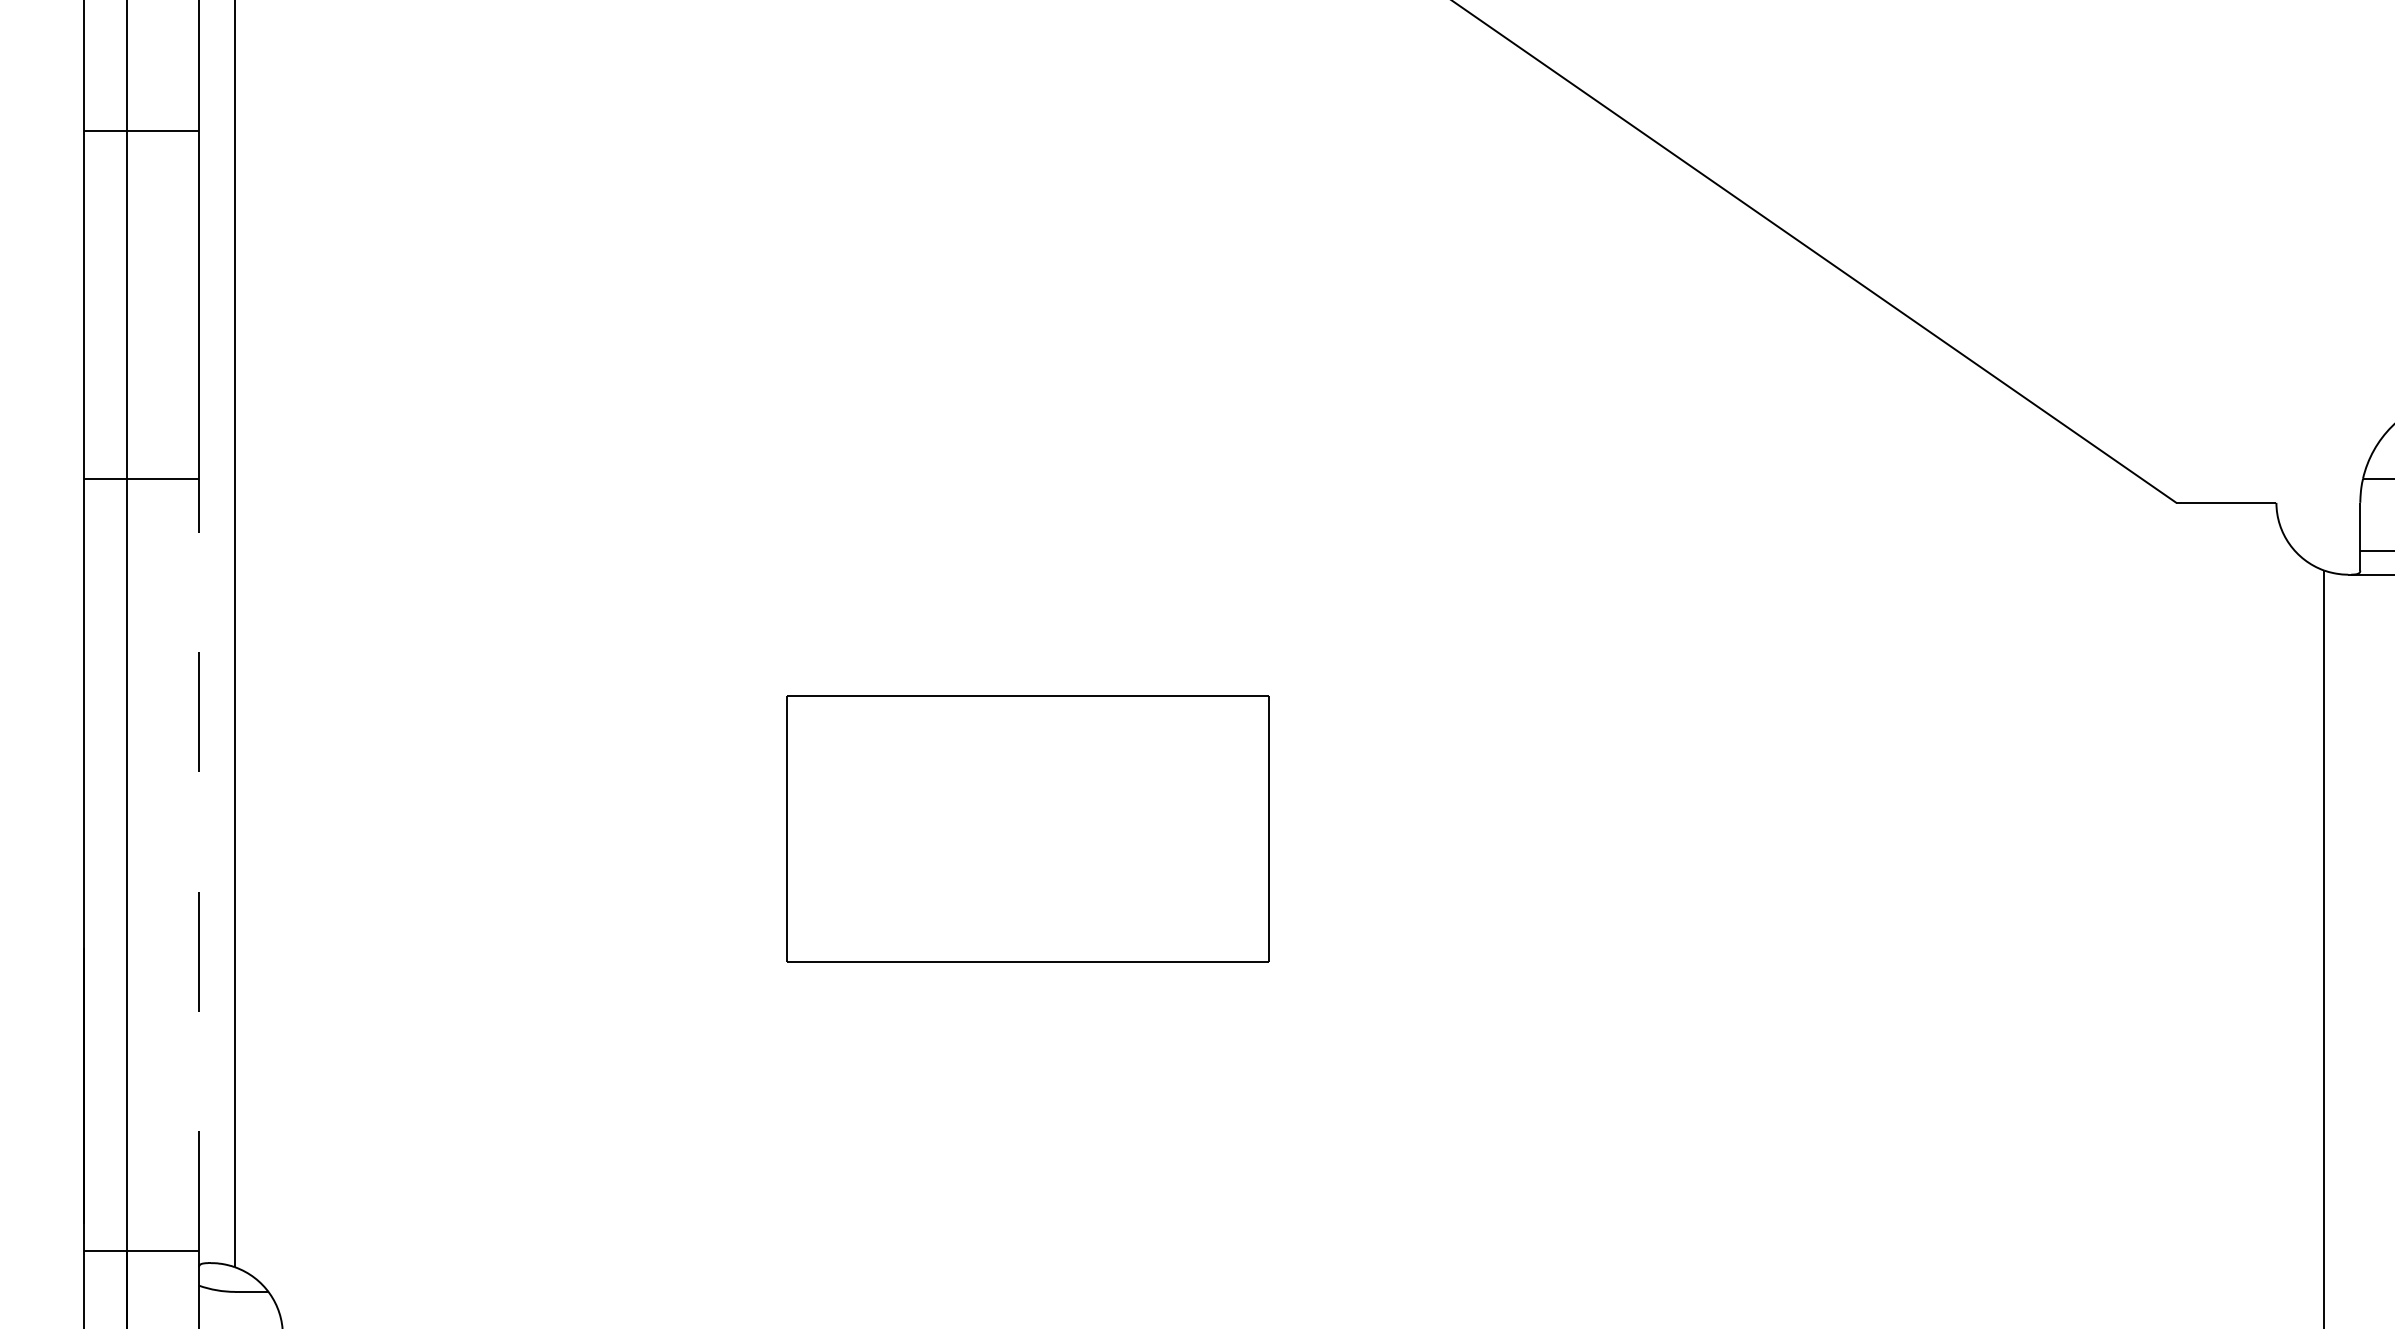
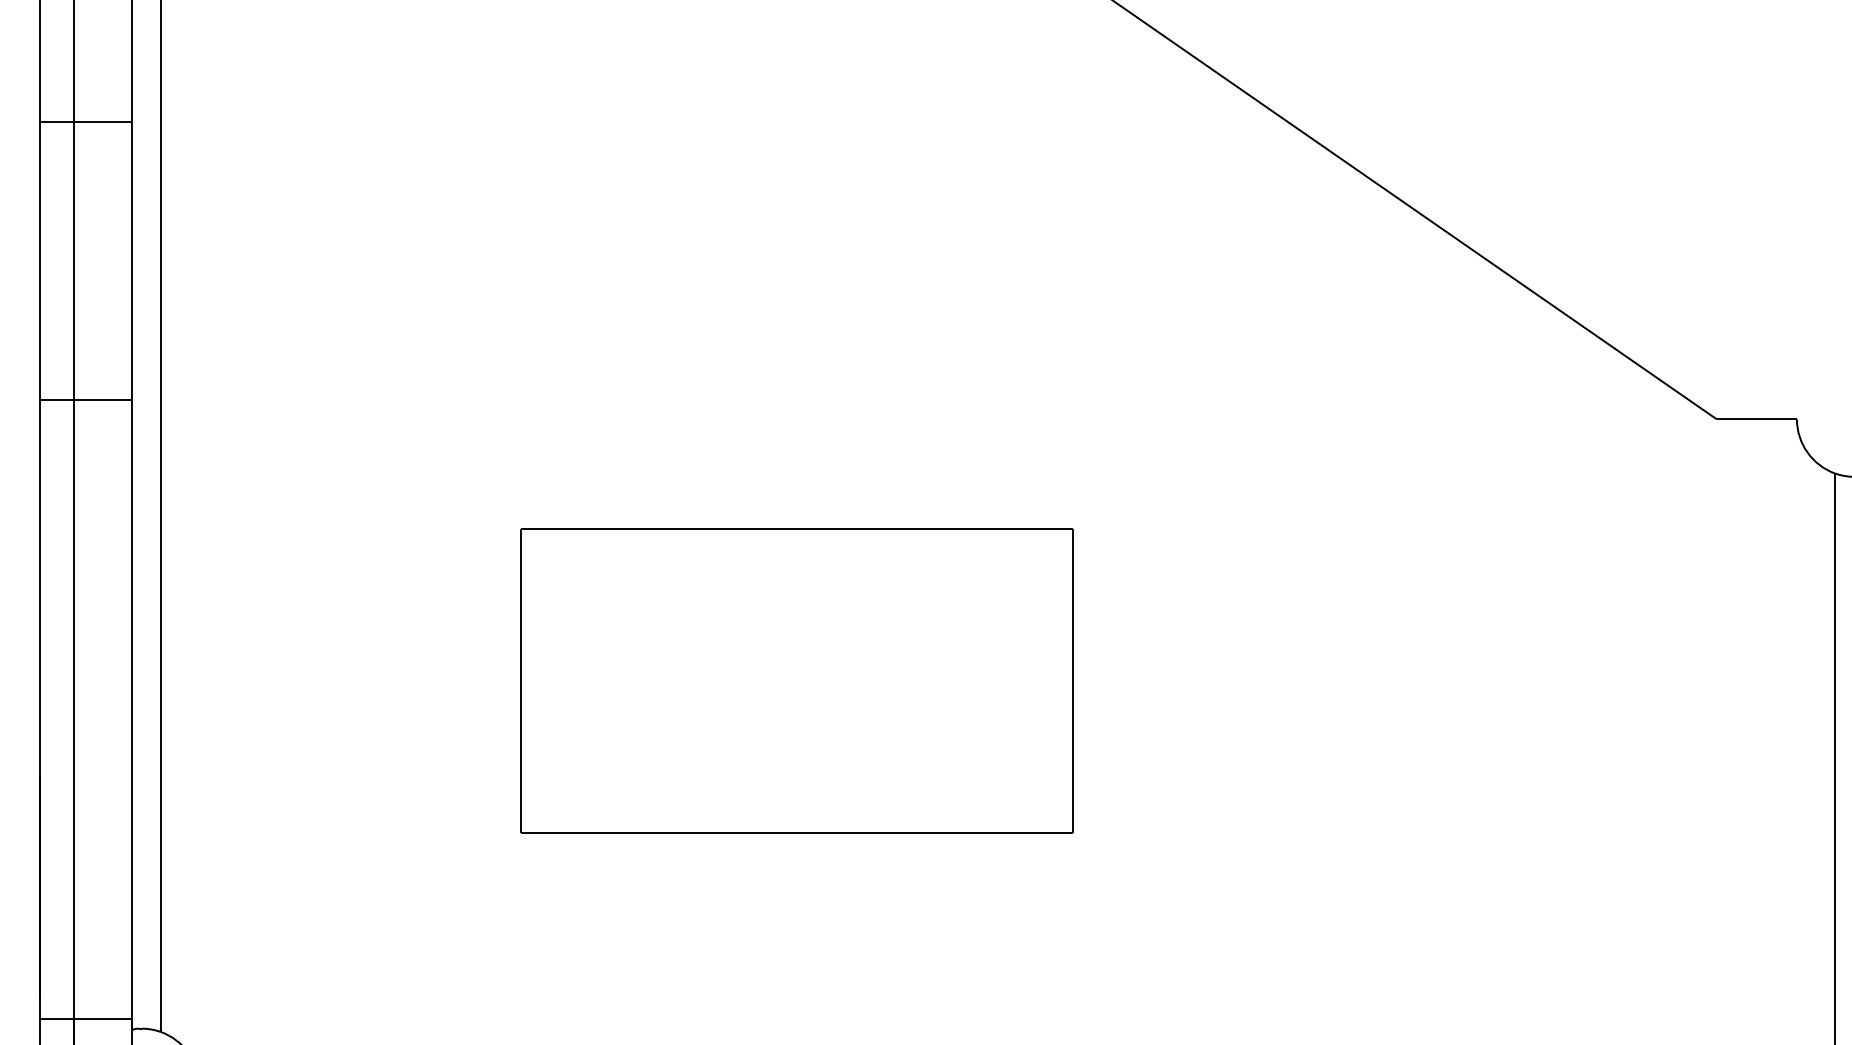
part: (1028, 828) -> (796, 680), size x1.43
line: (199, 864) -> (132, 709), dashed -> solid

